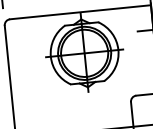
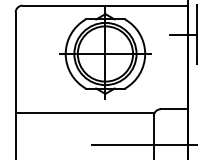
line: (71, 105) -> (84, 113), added

